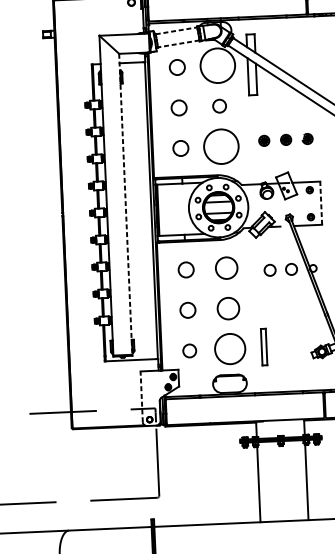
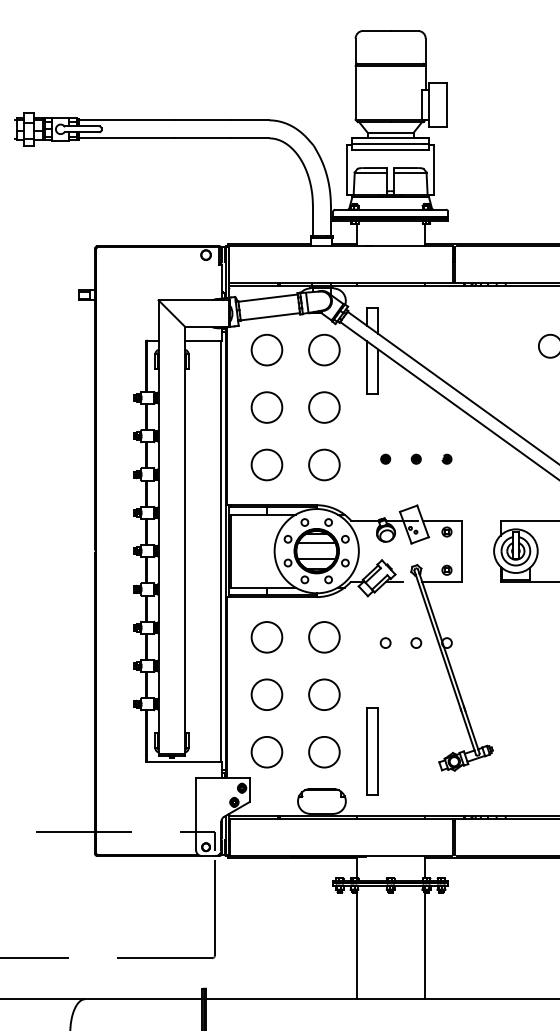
line: (176, 31) -> (268, 298), dashed -> solid
line: (178, 43) -> (270, 316), dashed -> solid
circle: (217, 65) -> (324, 349), size x0.62
circle: (177, 67) -> (266, 349), size x1.43
circle: (219, 106) -> (324, 407), size x1.67
circle: (178, 107) -> (266, 407), size x1.43
part: (307, 138) -> (446, 458), size x0.62
part: (285, 139) -> (415, 458), size x0.62
part: (264, 140) -> (385, 458), size x0.62
circle: (221, 146) -> (324, 464), size x0.62
circle: (180, 148) -> (266, 464), size x1.43
line: (321, 203) -> (462, 551), dashed -> solid
line: (125, 204) -> (185, 540), dashed -> solid
circle: (291, 268) -> (416, 642), size x0.62
circle: (269, 269) -> (385, 642), size x0.62
circle: (185, 270) -> (266, 637), size x1.43
circle: (187, 310) -> (266, 694), size x1.43
part: (264, 347) -> (372, 751), size x1.67
circle: (230, 349) -> (324, 752), size x0.71
circle: (189, 351) -> (266, 752), size x1.67
line: (141, 396) -> (196, 814), dashed -> solid

